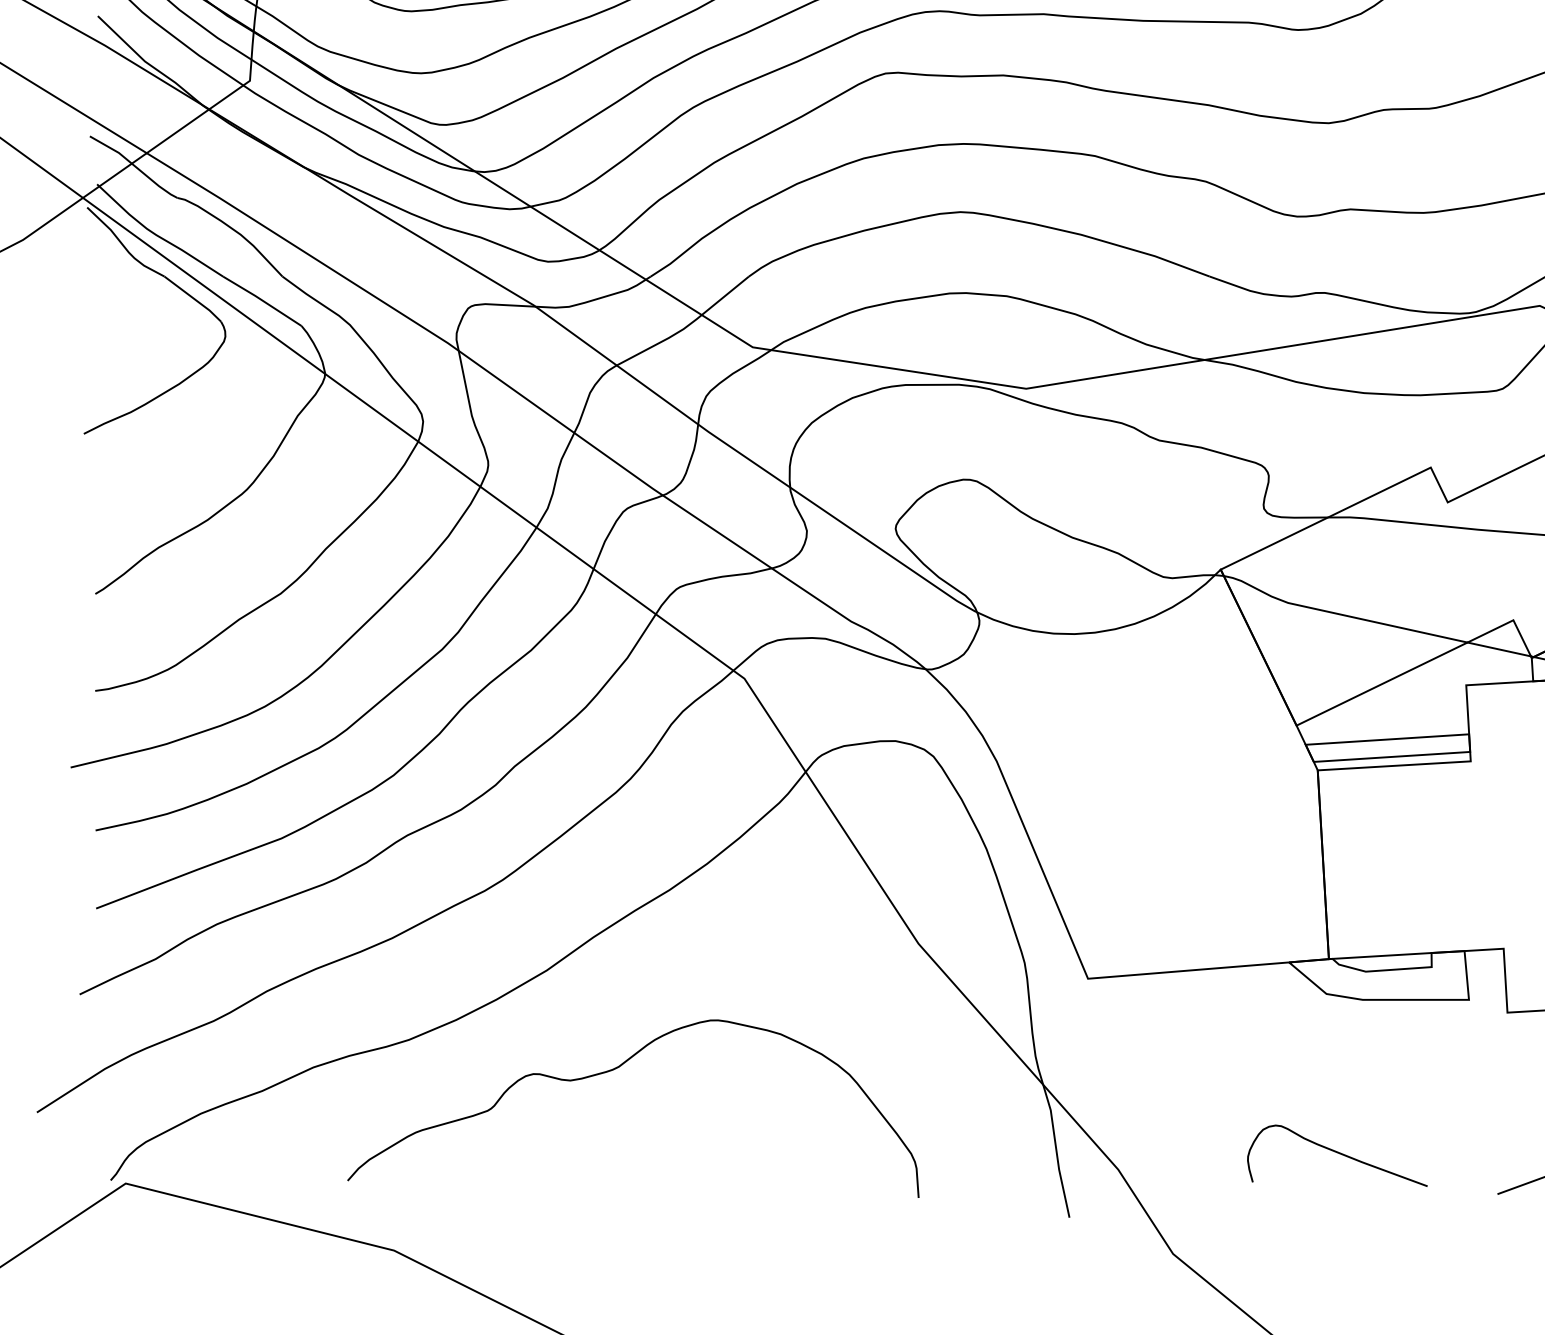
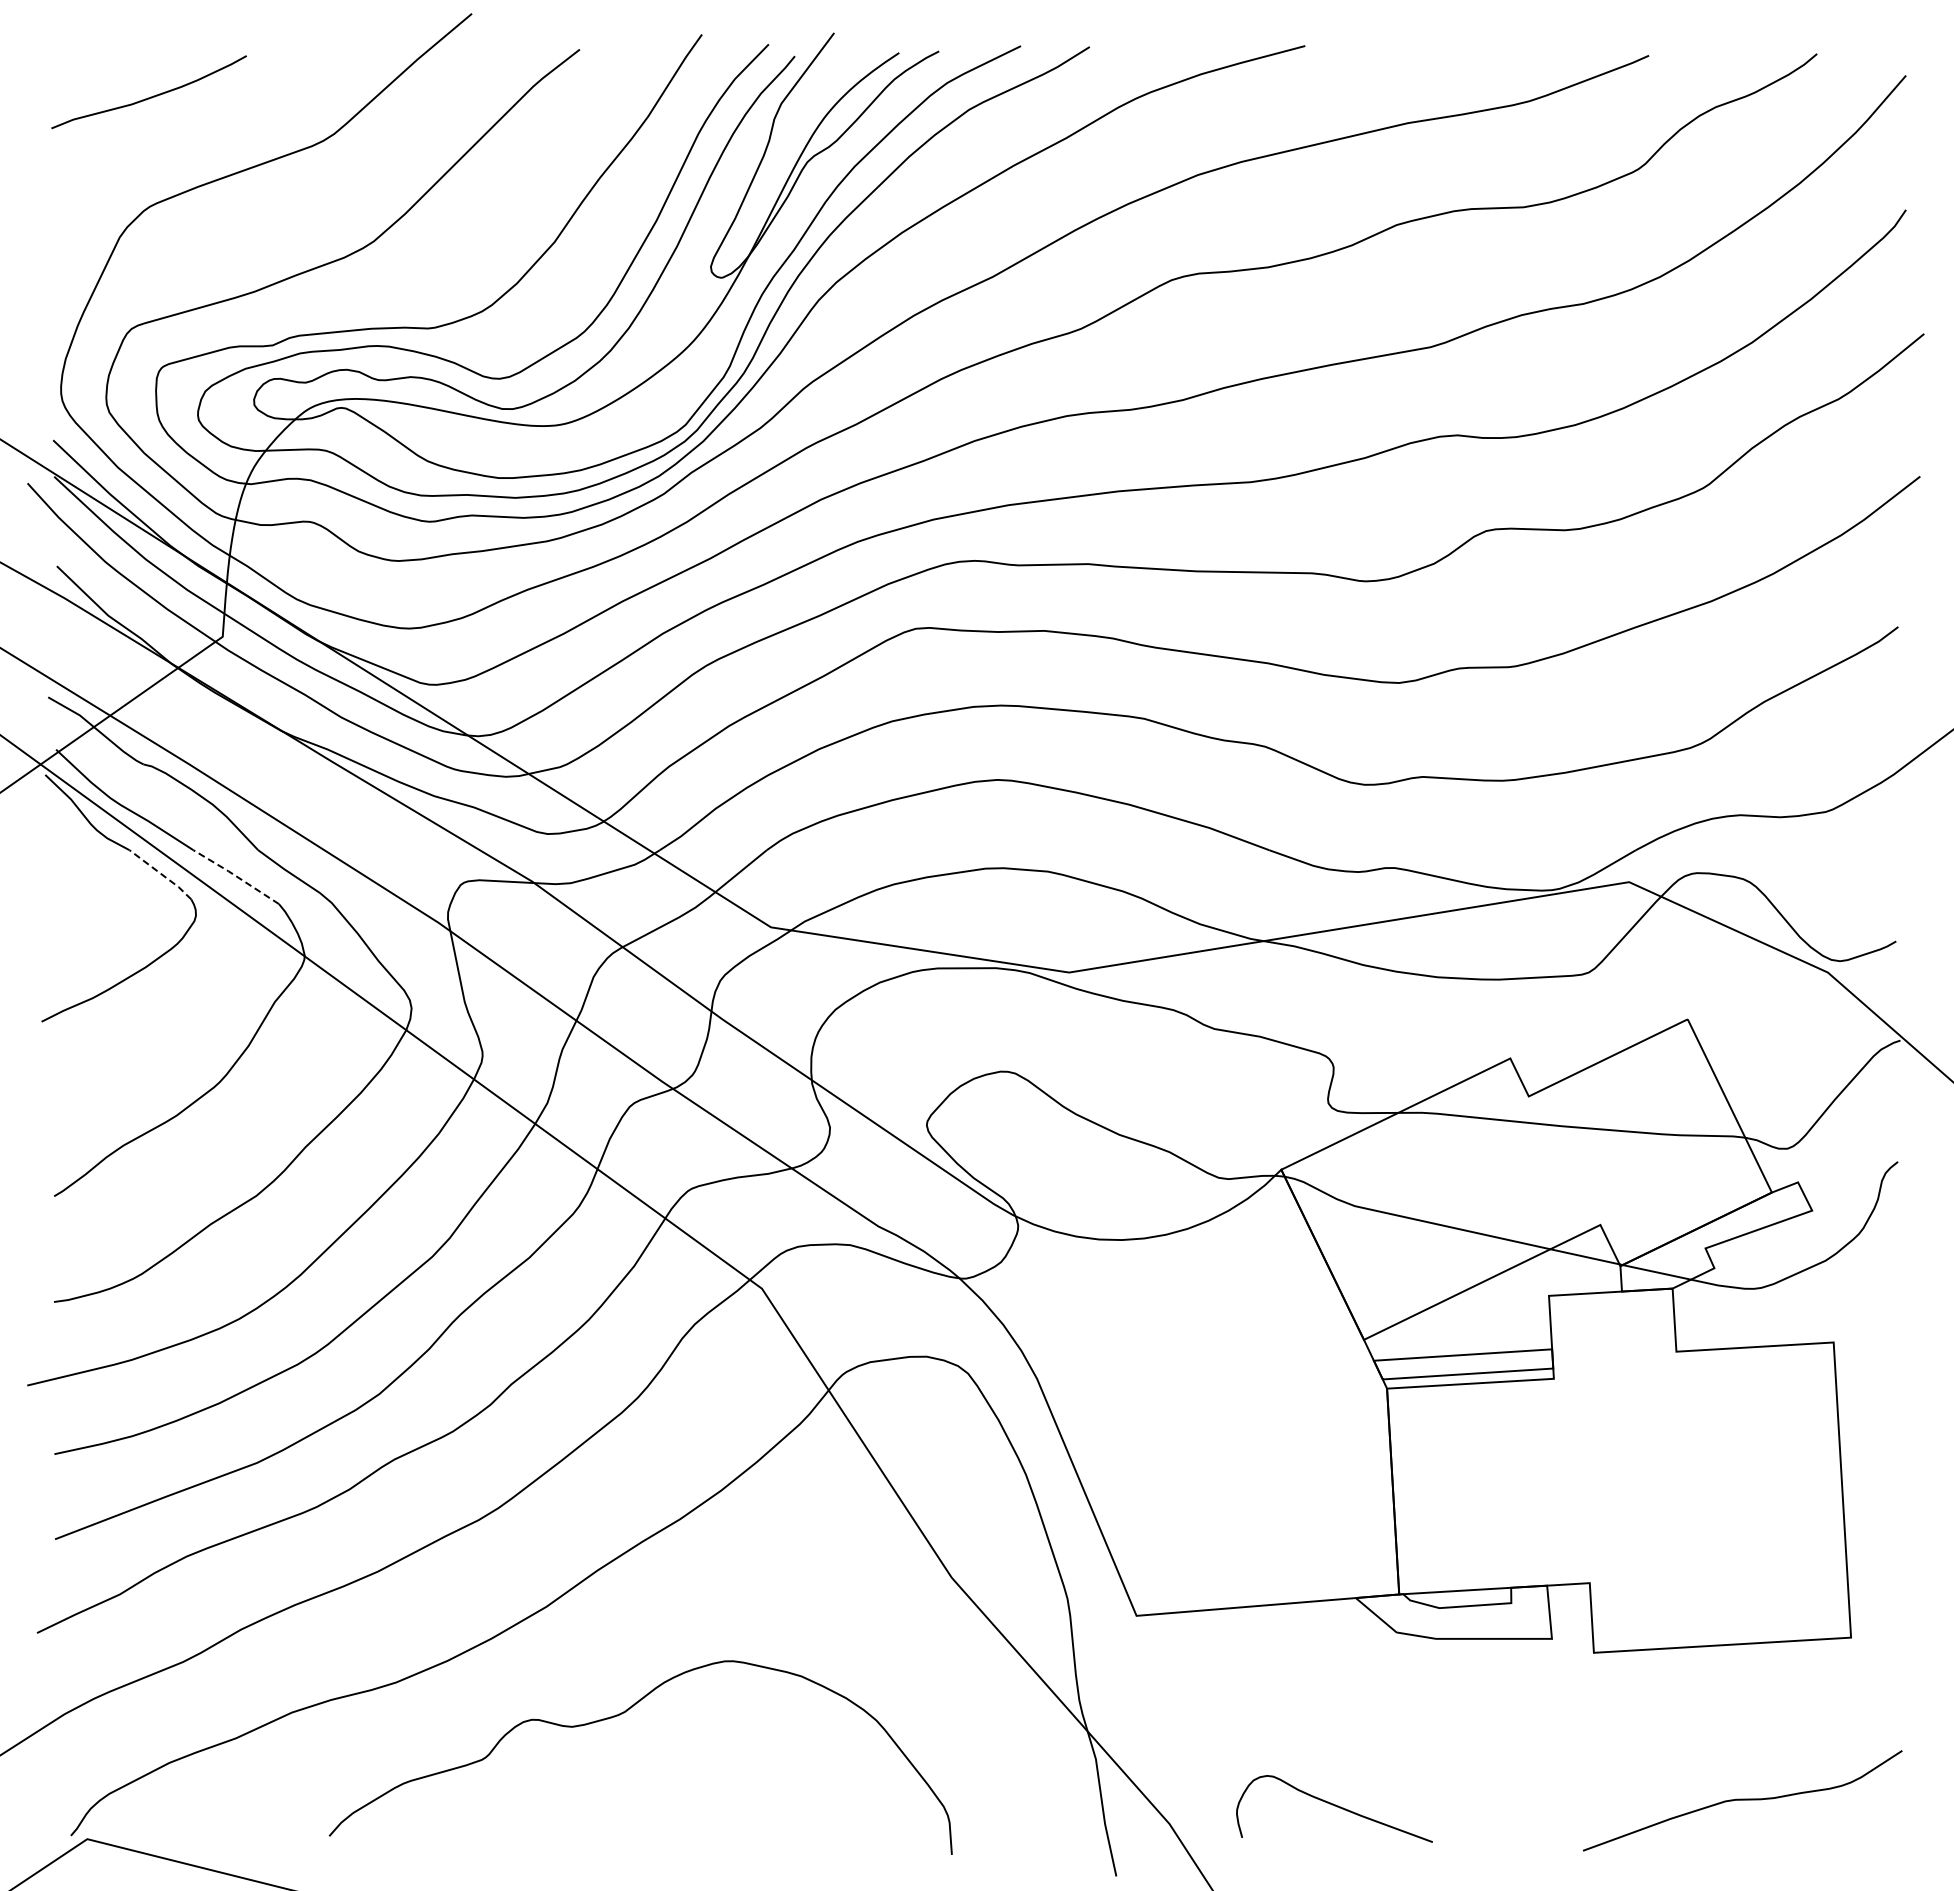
line: (193, 298) -> (161, 874), solid -> dashed
line: (262, 300) -> (236, 876), solid -> dashed
curve: (1337, 1153) -> (1334, 1806), moved

